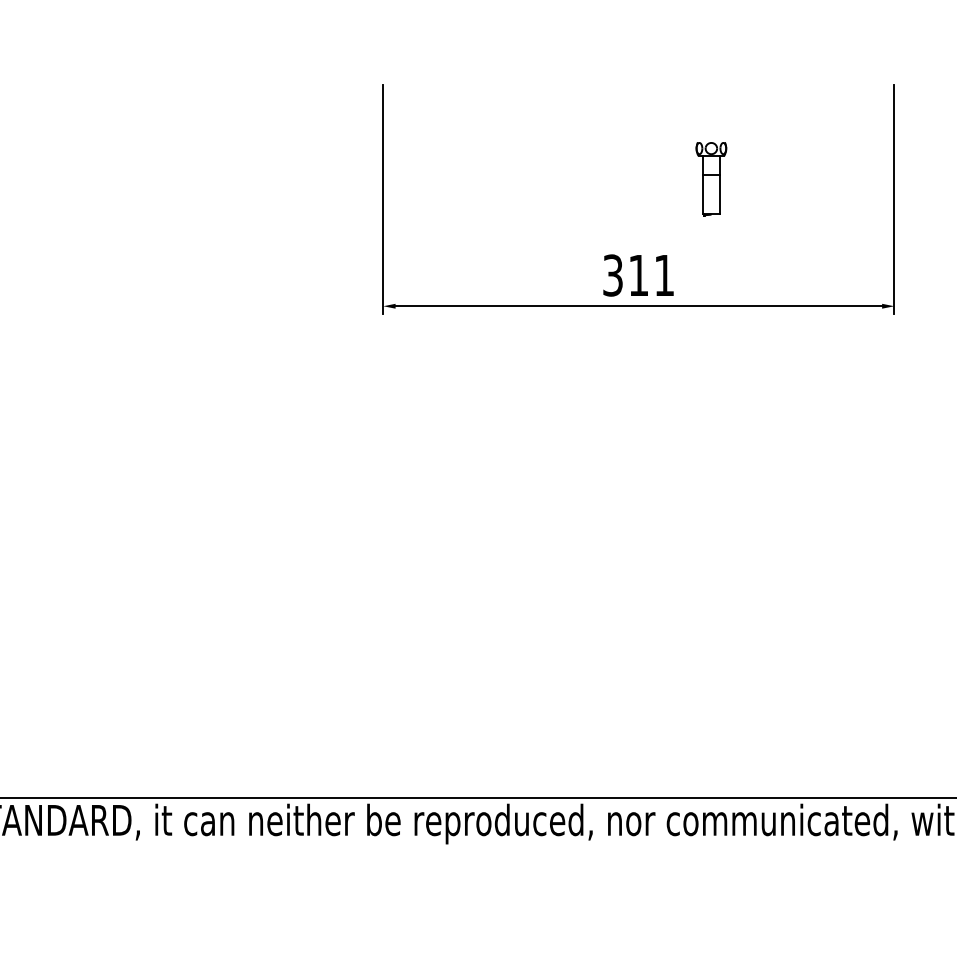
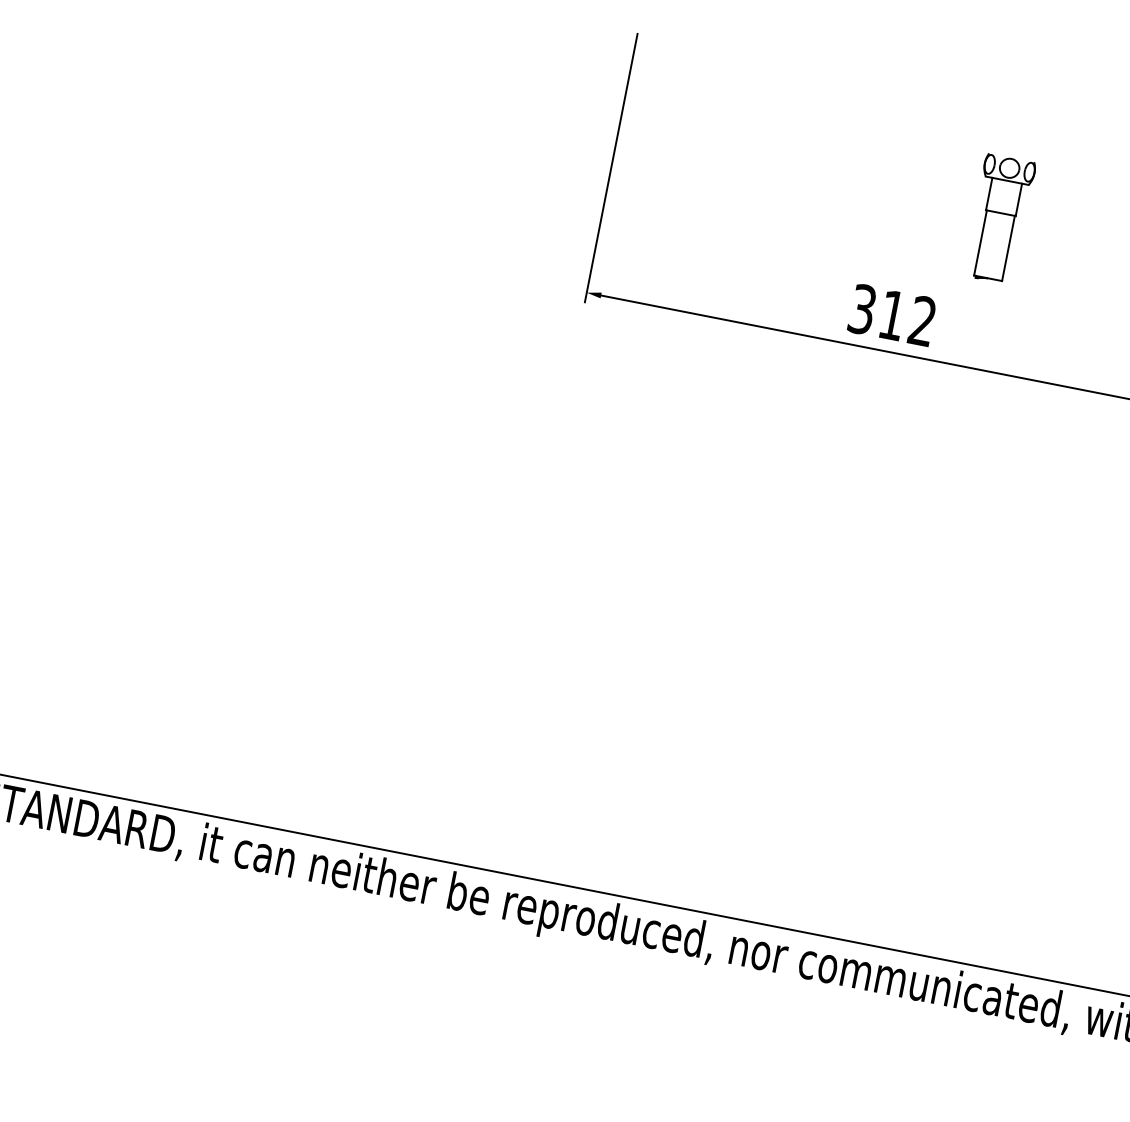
part: (711, 178) -> (999, 218), size x1.43
text: (663, 274) -> (921, 319), 311 -> 312

